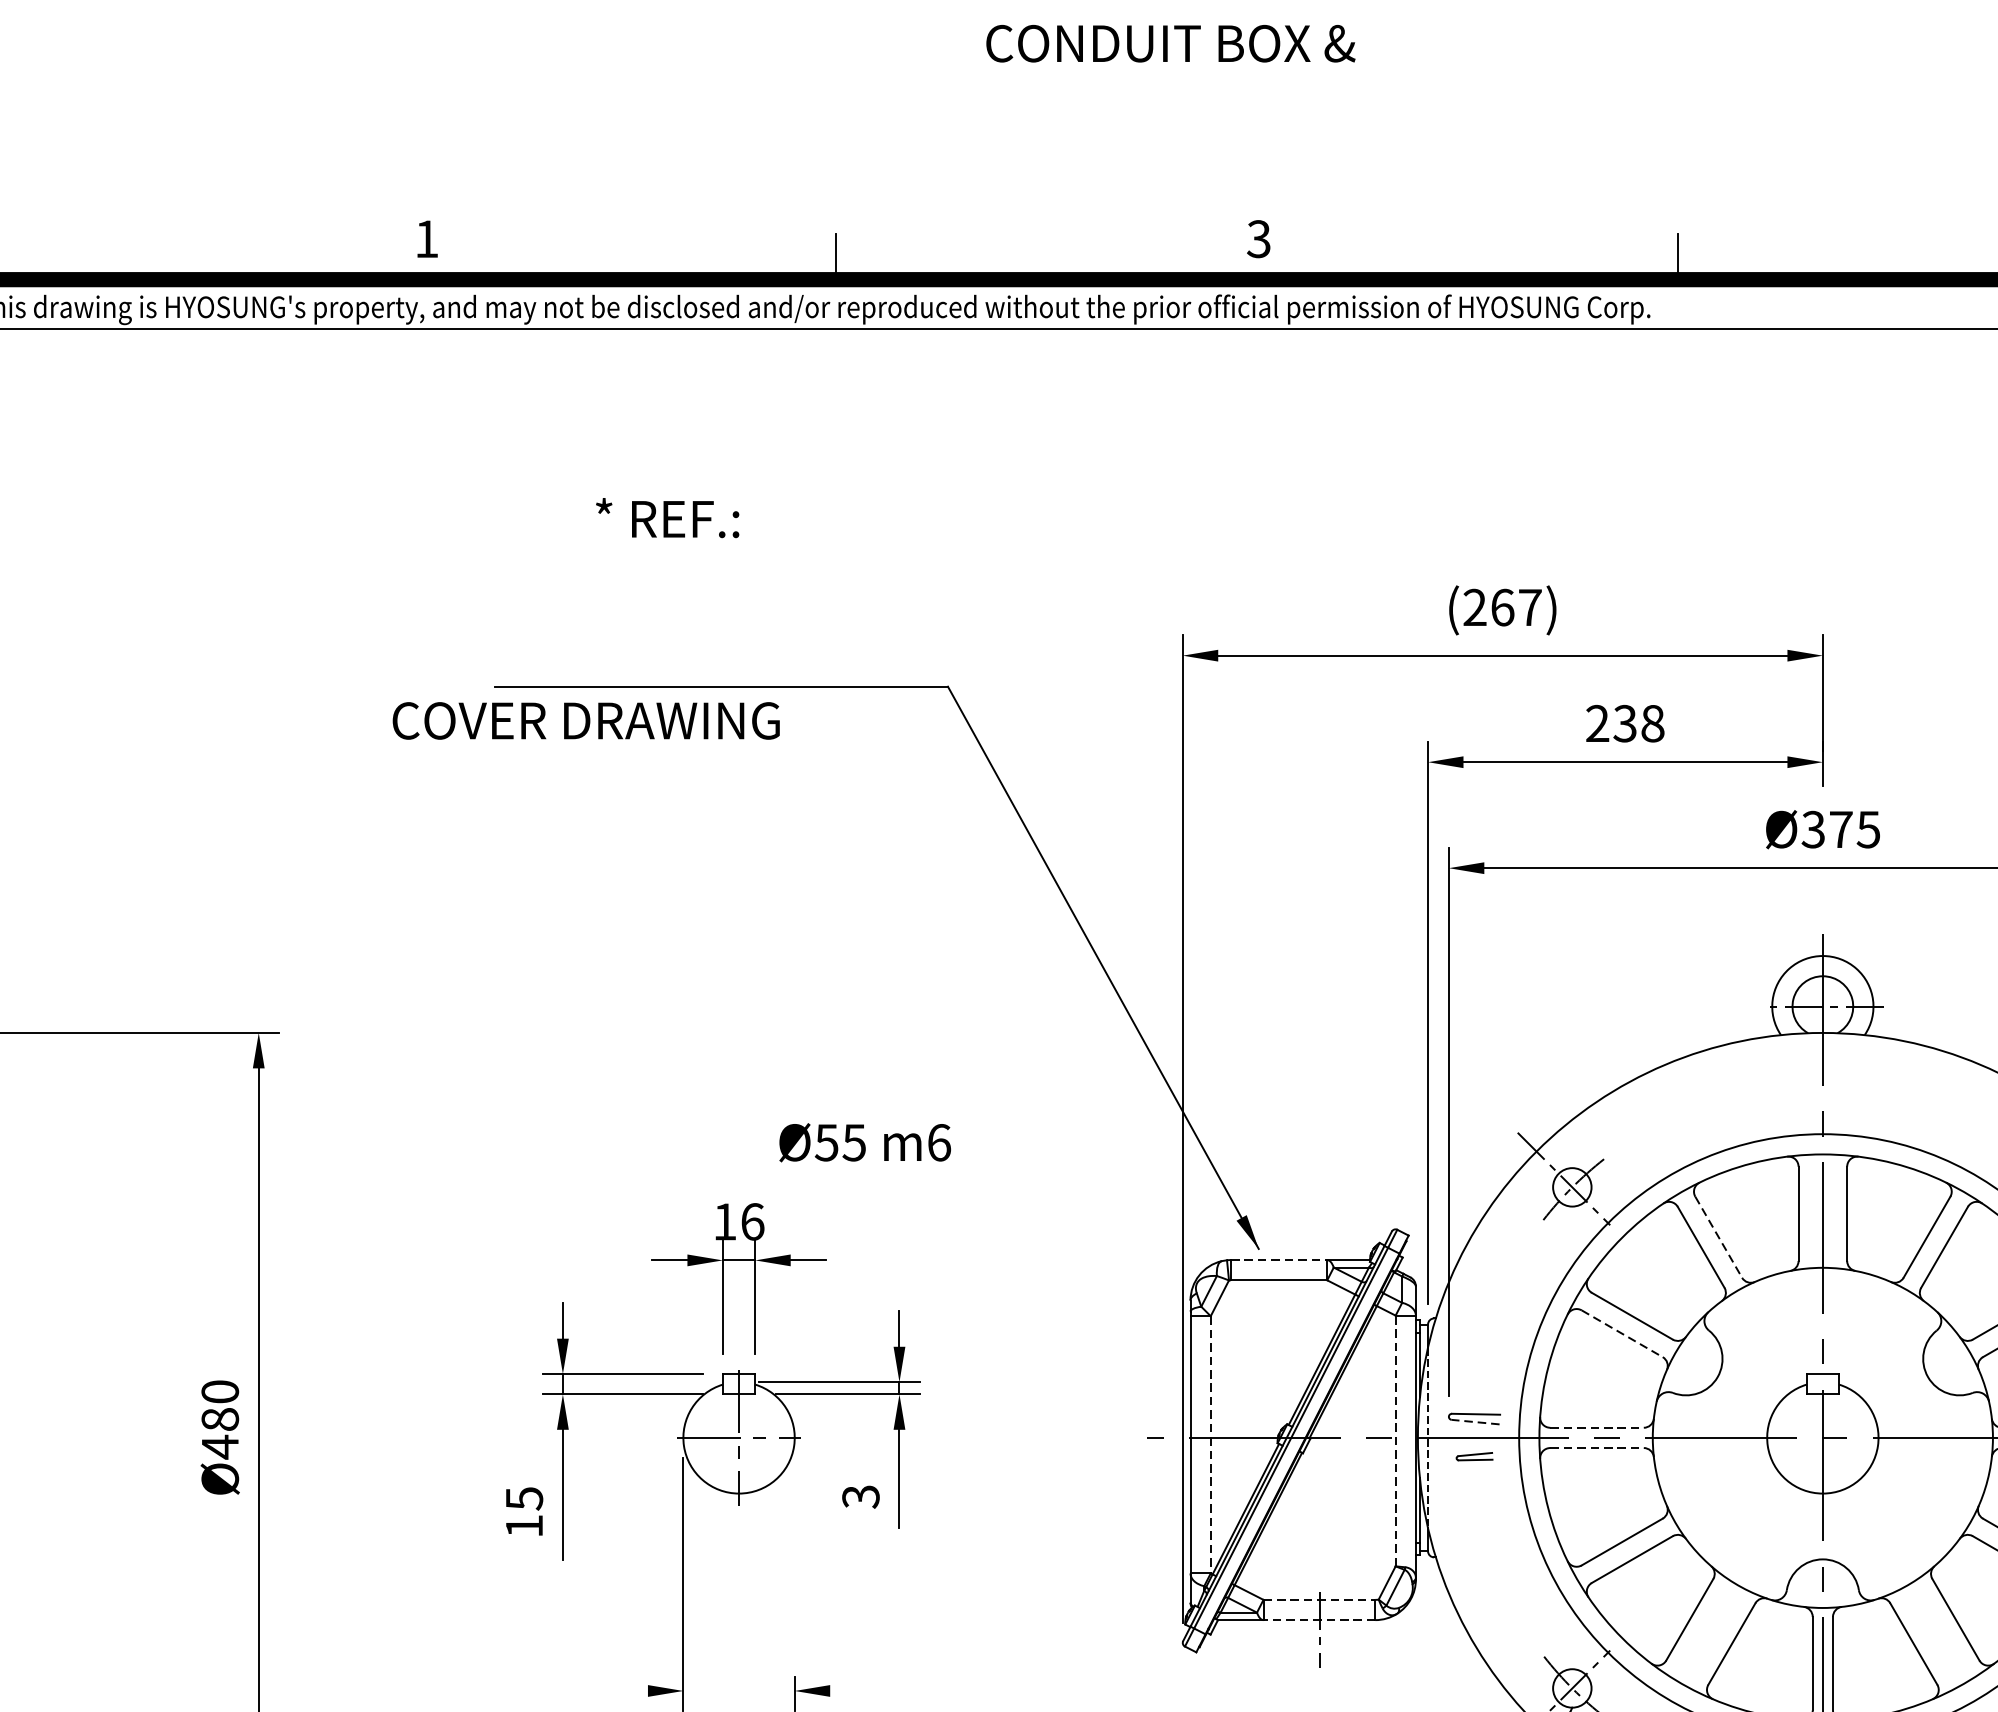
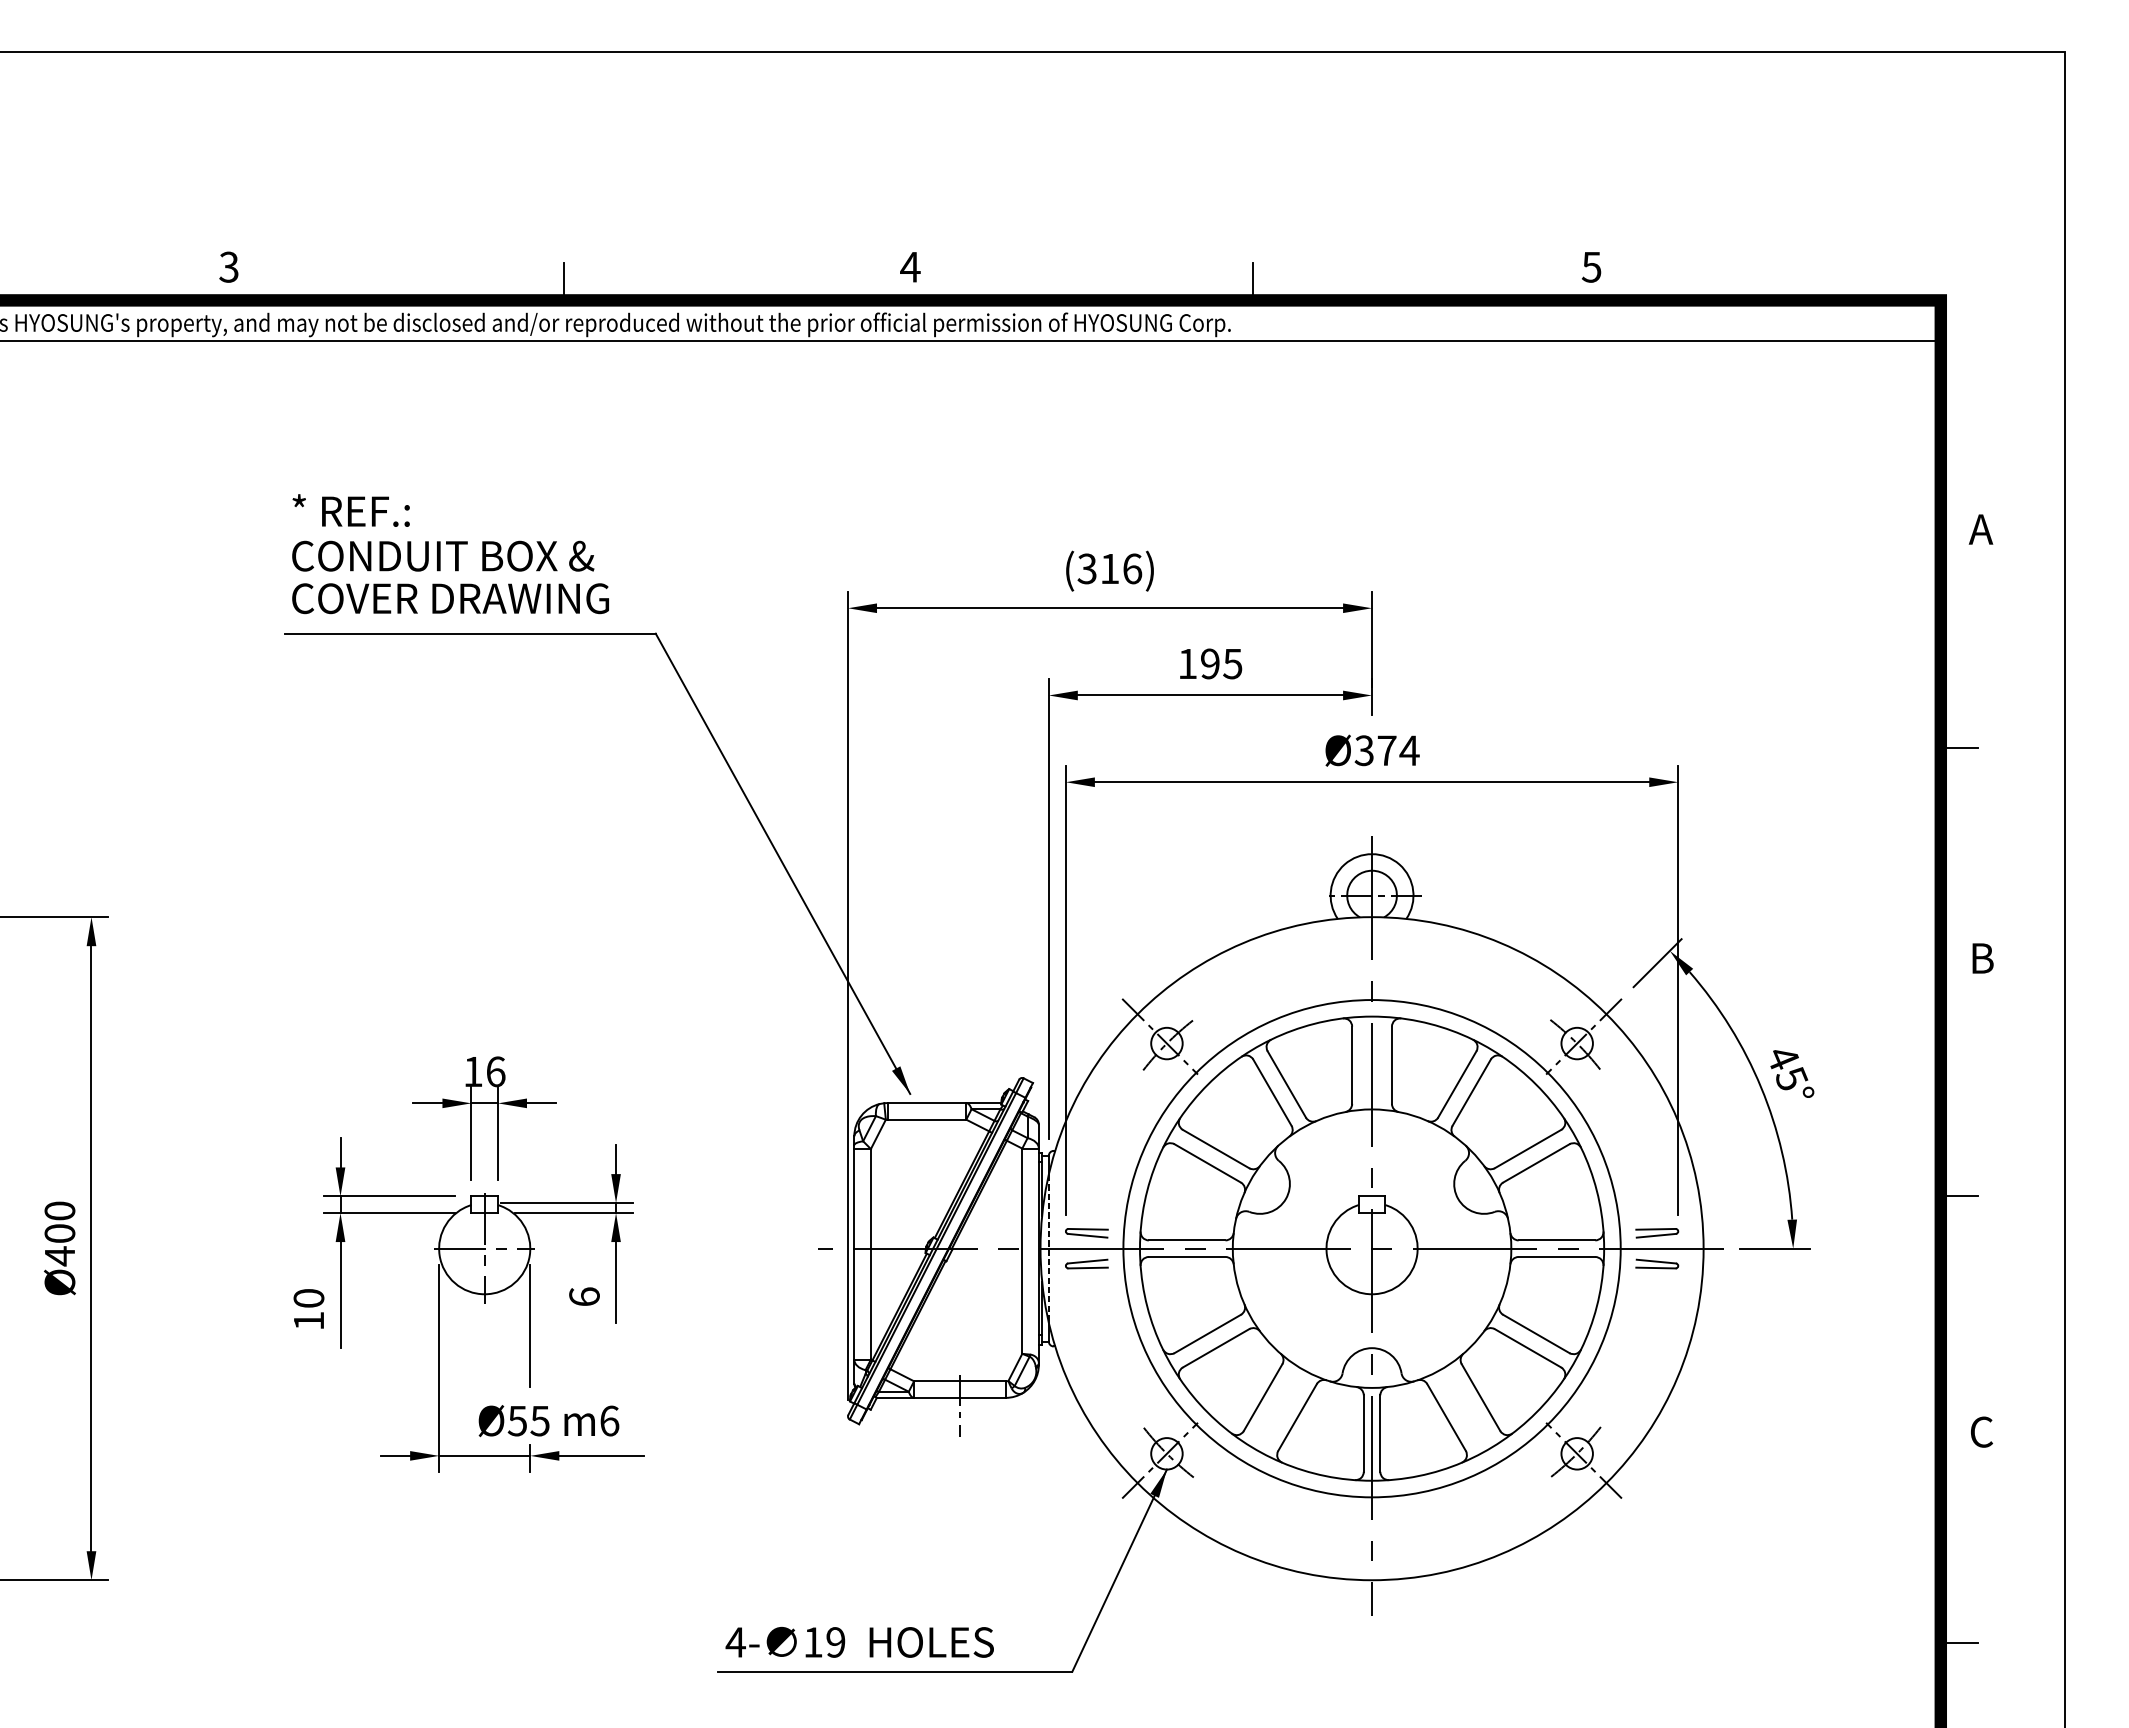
text: (1171, 42) -> (443, 555), moved
text: (426, 238) -> (228, 266), 1 -> 3
text: (1259, 238) -> (910, 266), 3 -> 4
text: (666, 517) -> (350, 510), moved
text: (1502, 607) -> (1109, 568), (267) -> (316)
text: (586, 720) -> (450, 598), moved
text: (1625, 723) -> (1210, 663), 238 -> 195
text: (1868, 829) -> (1409, 750), Ø375 -> Ø374
text: (864, 1143) -> (548, 1421), moved
line: (1719, 1237) -> (1287, 1084), dashed -> solid
line: (1279, 1260) -> (927, 1103), dashed -> solid
line: (1623, 1333) -> (1208, 1163), dashed -> solid
text: (220, 1419) -> (60, 1233), Ø480 -> Ø400
line: (1475, 1421) -> (1087, 1235), dashed -> solid
line: (1597, 1427) -> (1187, 1240), dashed -> solid
line: (1395, 1441) -> (1022, 1251), dashed -> solid
line: (1210, 1444) -> (870, 1254), dashed -> solid
line: (1597, 1447) -> (1187, 1256), dashed -> solid
part: (1474, 1455) -> (1086, 1263), size x1.43
text: (860, 1496) -> (584, 1296), 3 -> 6
text: (523, 1498) -> (308, 1298), 15 -> 10
line: (794, 1531) -> (530, 1325), added
line: (1318, 1600) -> (959, 1381), dashed -> solid
line: (1318, 1619) -> (959, 1397), dashed -> solid
line: (630, 1690) -> (395, 1455), added
line: (738, 1690) -> (484, 1455), added
line: (881, 1690) -> (601, 1455), added

